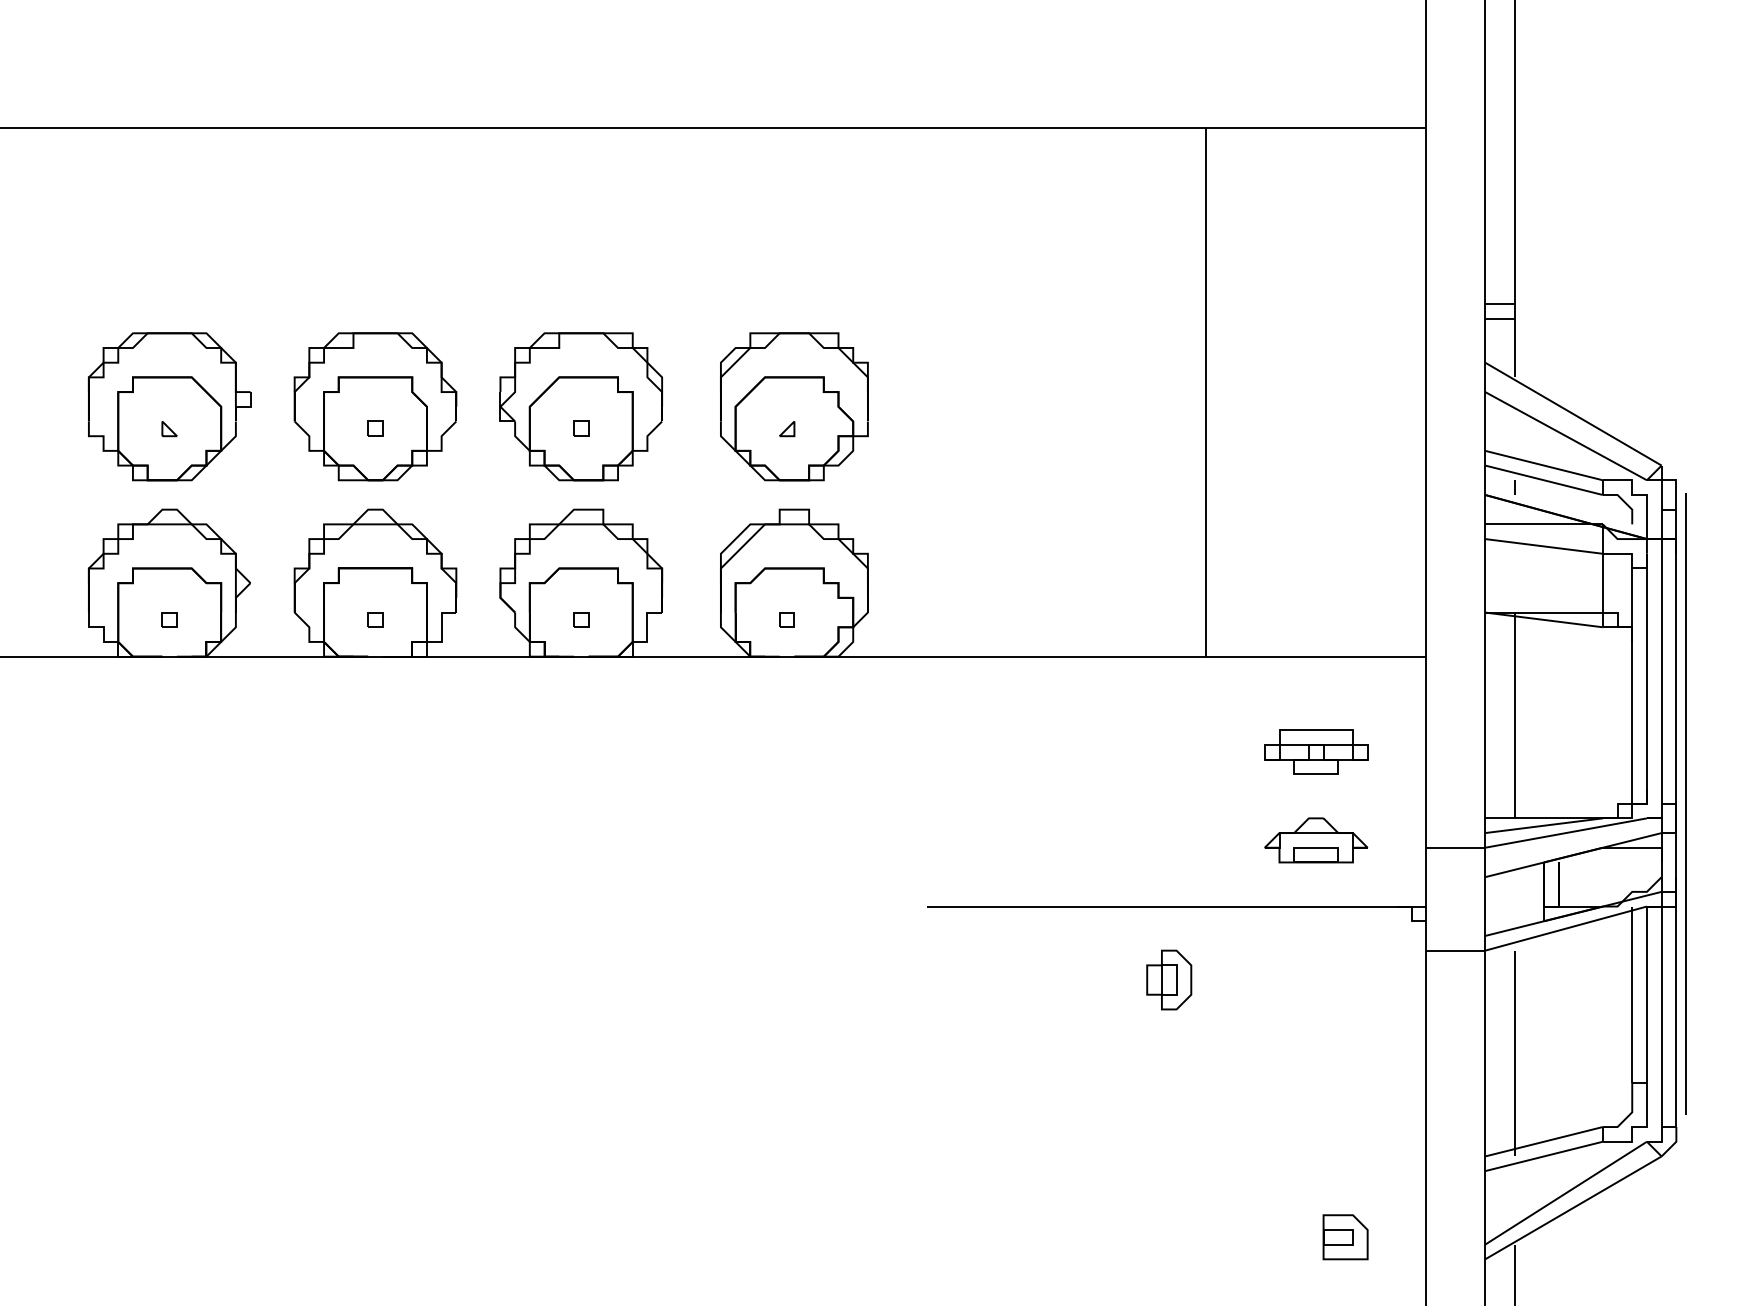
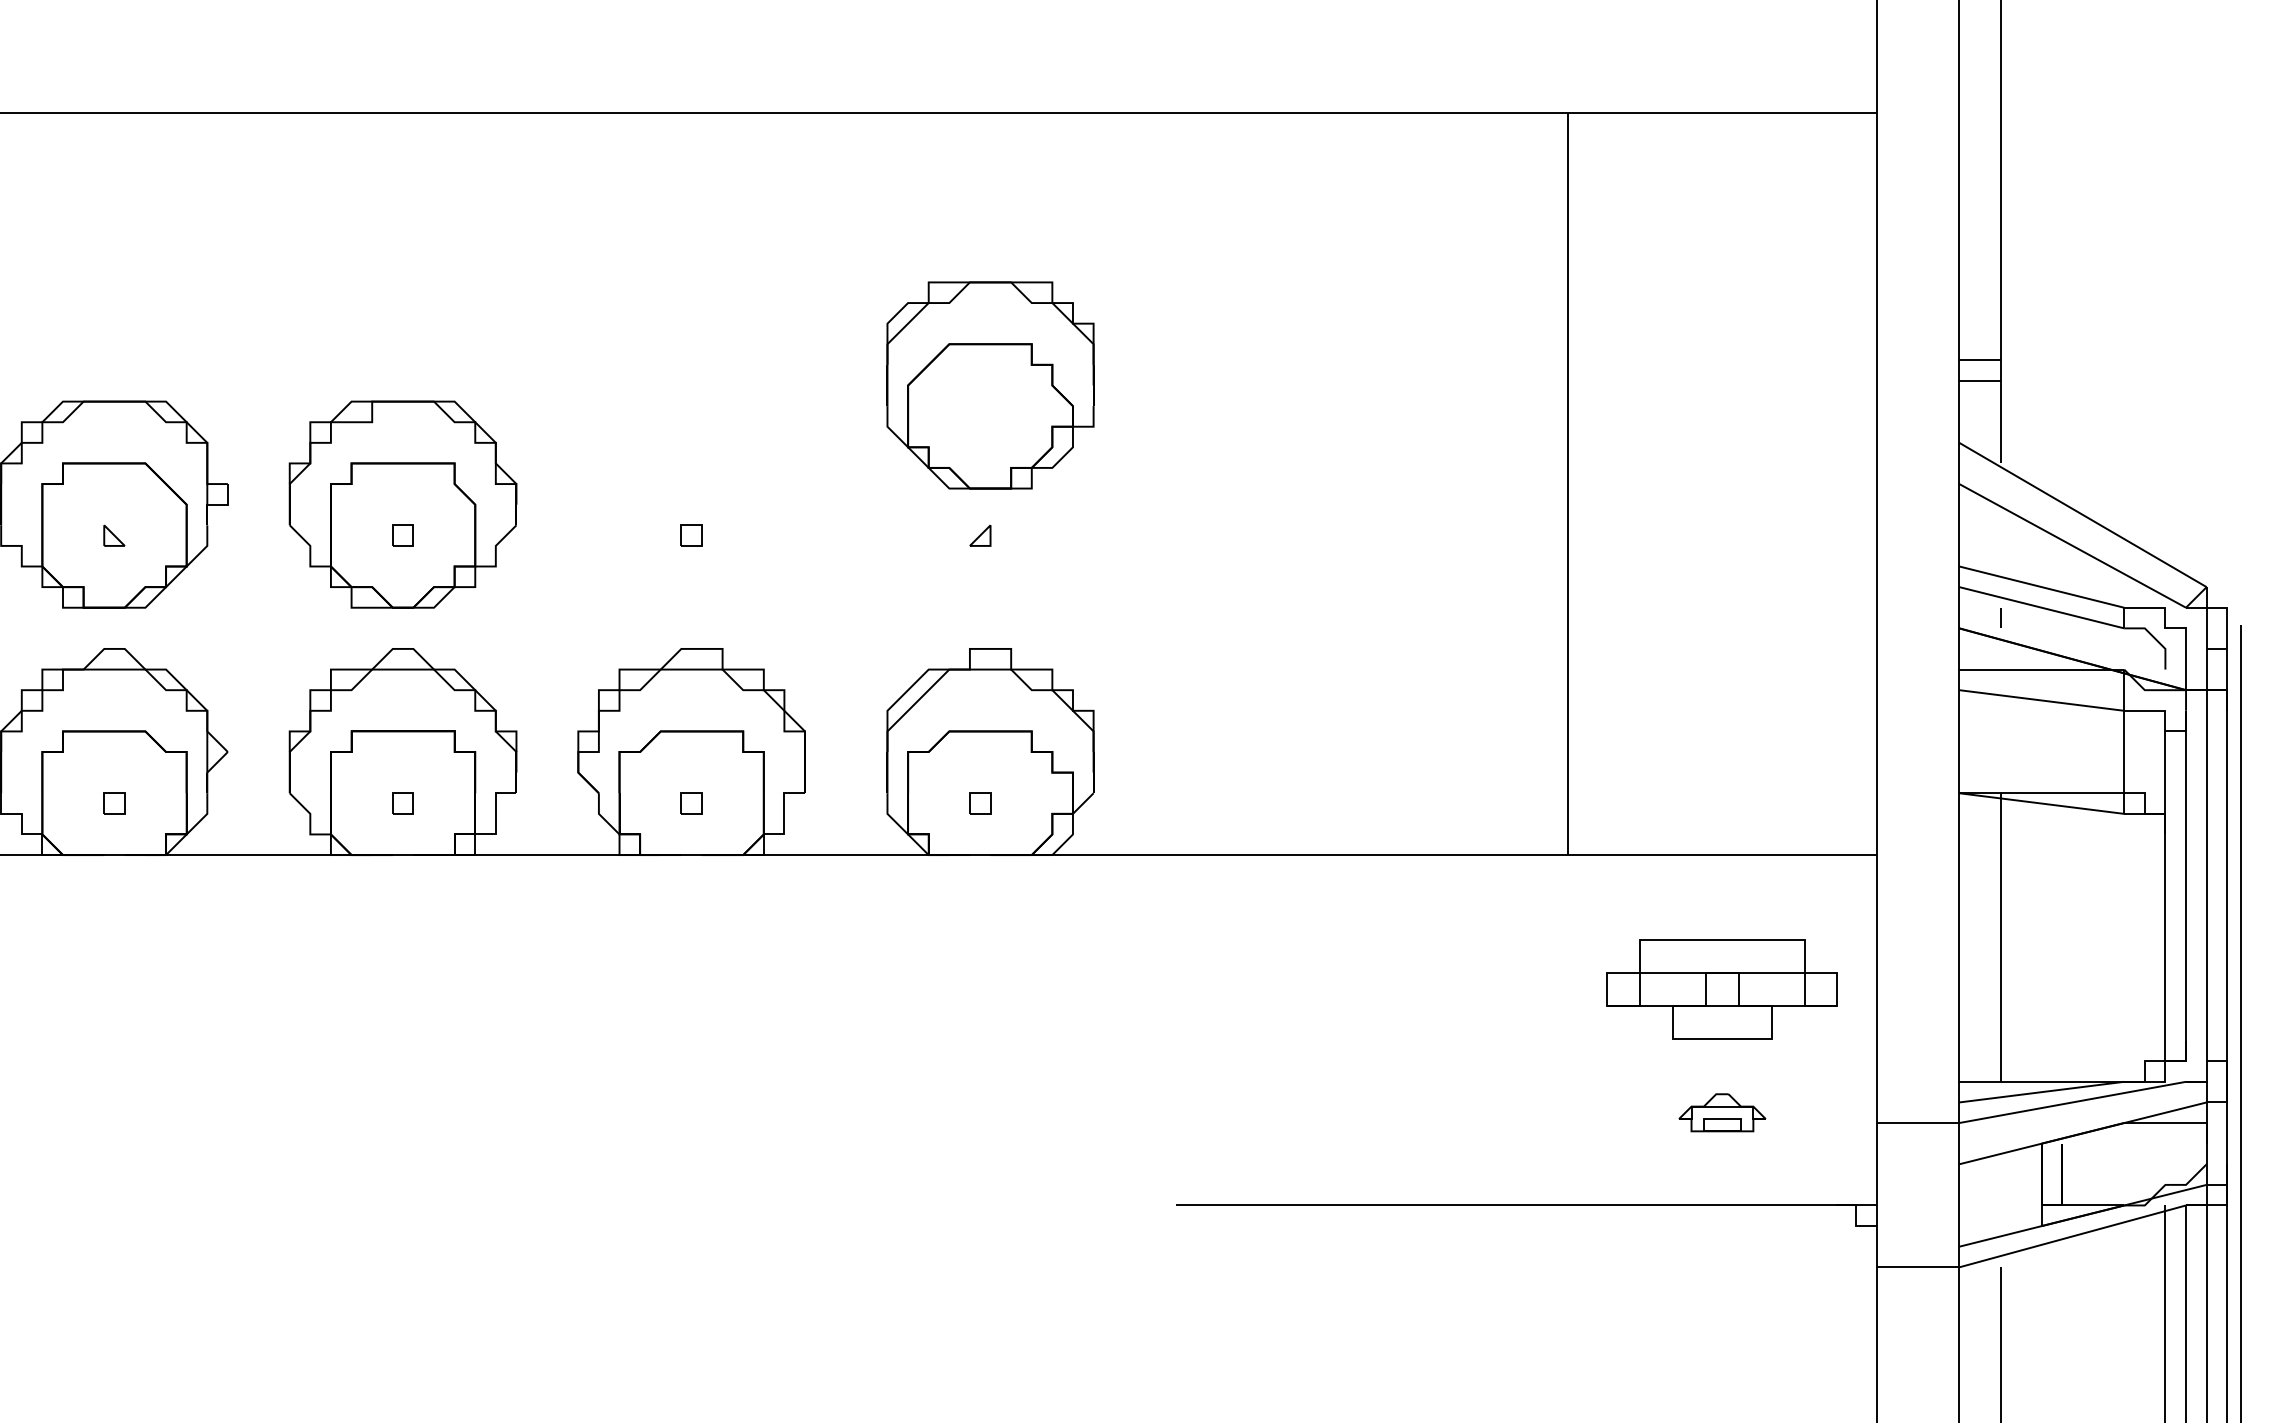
part: (581, 406) -> (691, 504), removed
part: (794, 406) -> (990, 385), moved
part: (1316, 751) -> (1722, 988), size x1.6
part: (1316, 840) -> (1722, 1112), size x0.6
part: (1169, 979) -> (1516, 1307), removed

